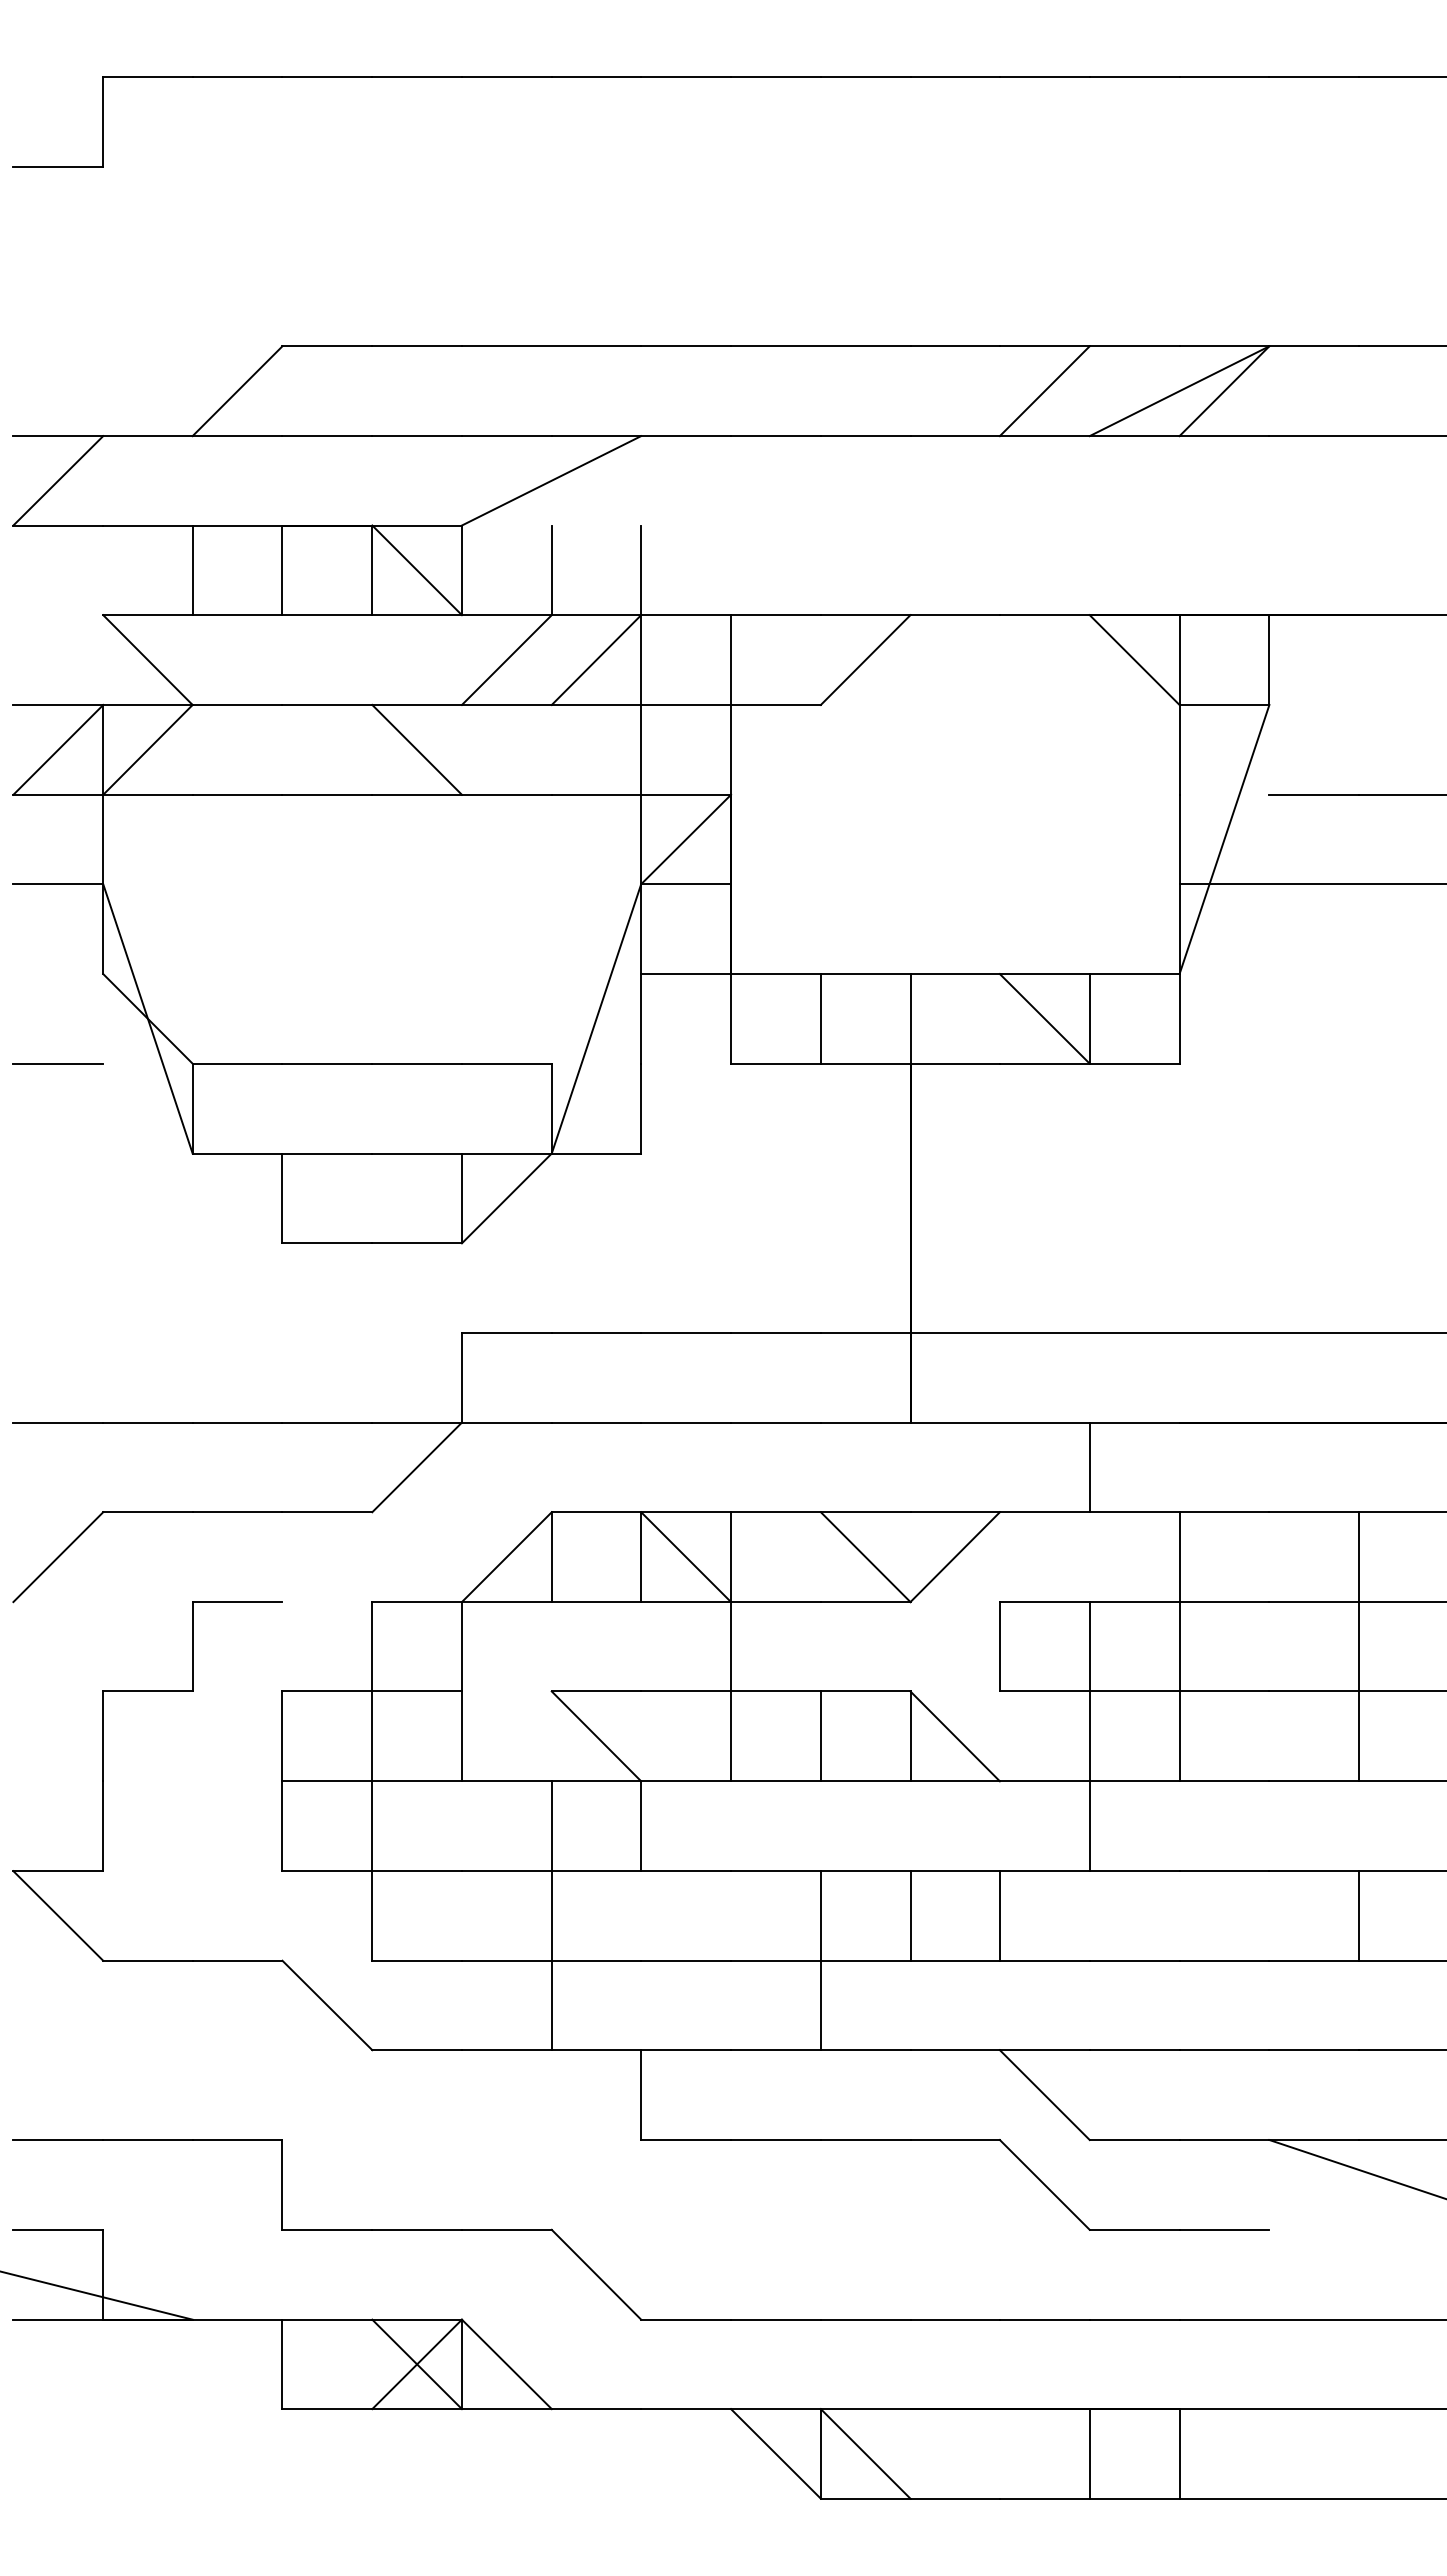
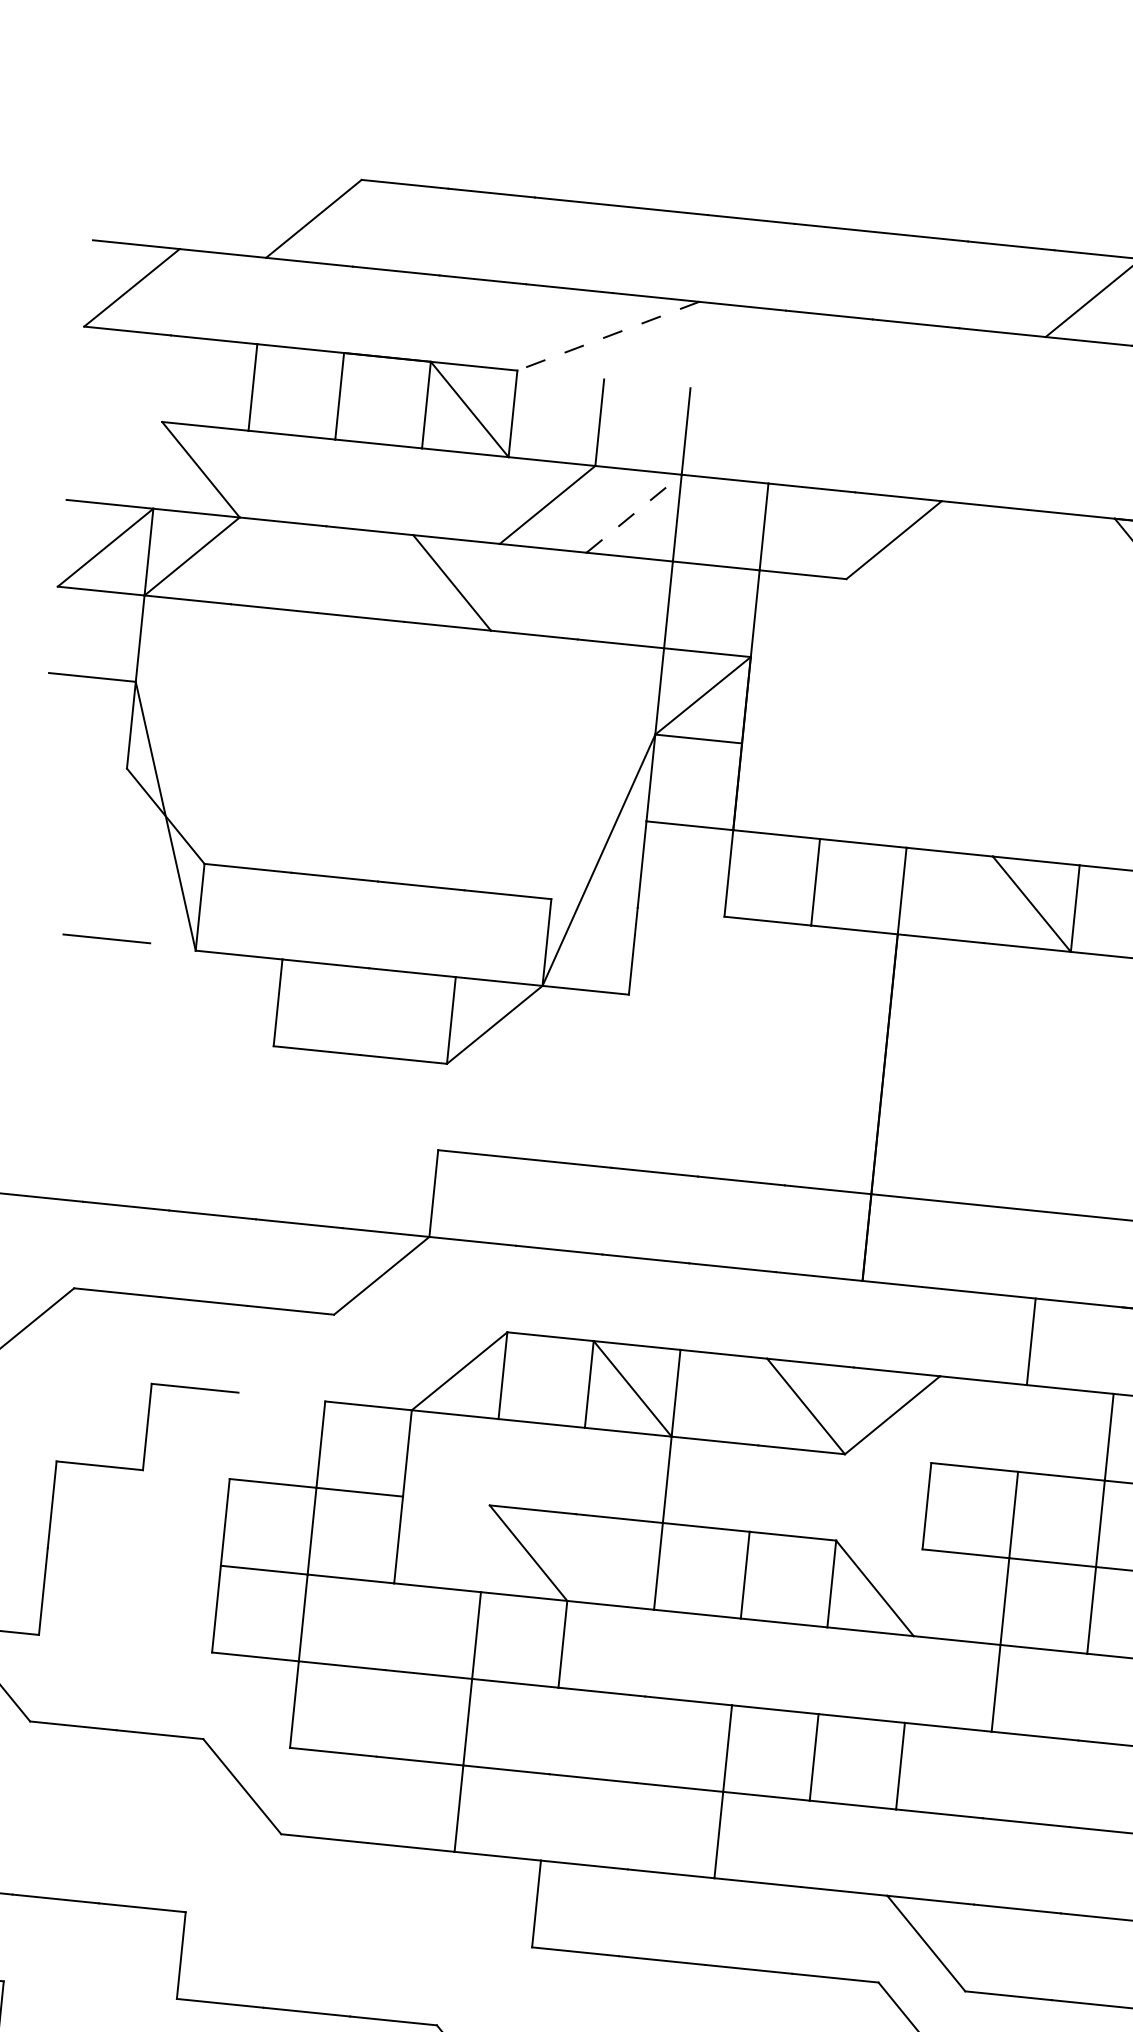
line: (551, 481) -> (608, 336), solid -> dashed
line: (596, 659) -> (634, 513), solid -> dashed
line: (57, 1063) -> (106, 938), moved

